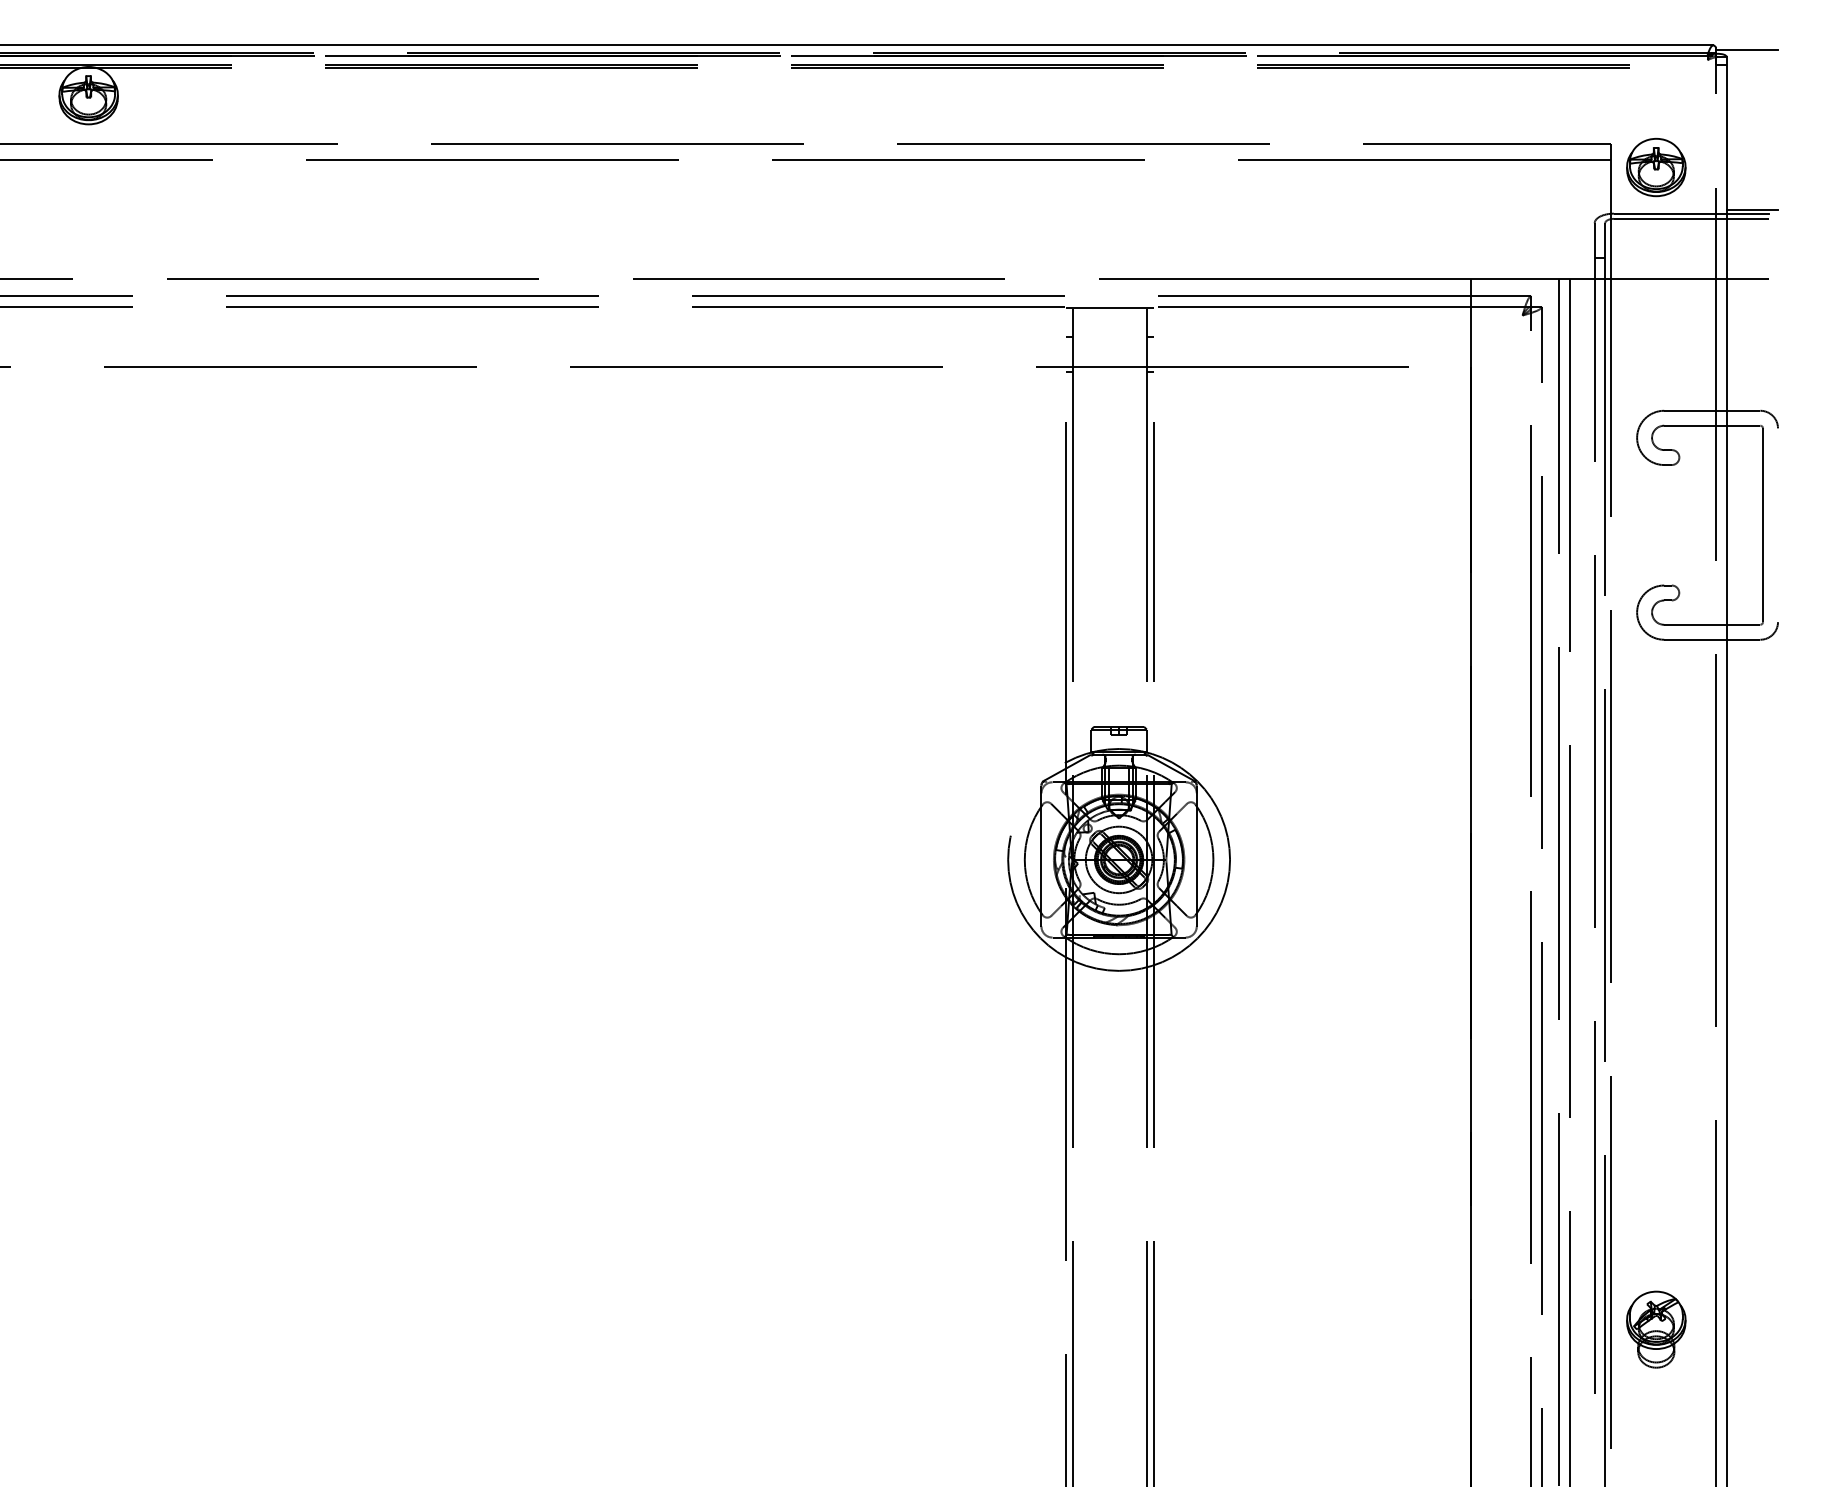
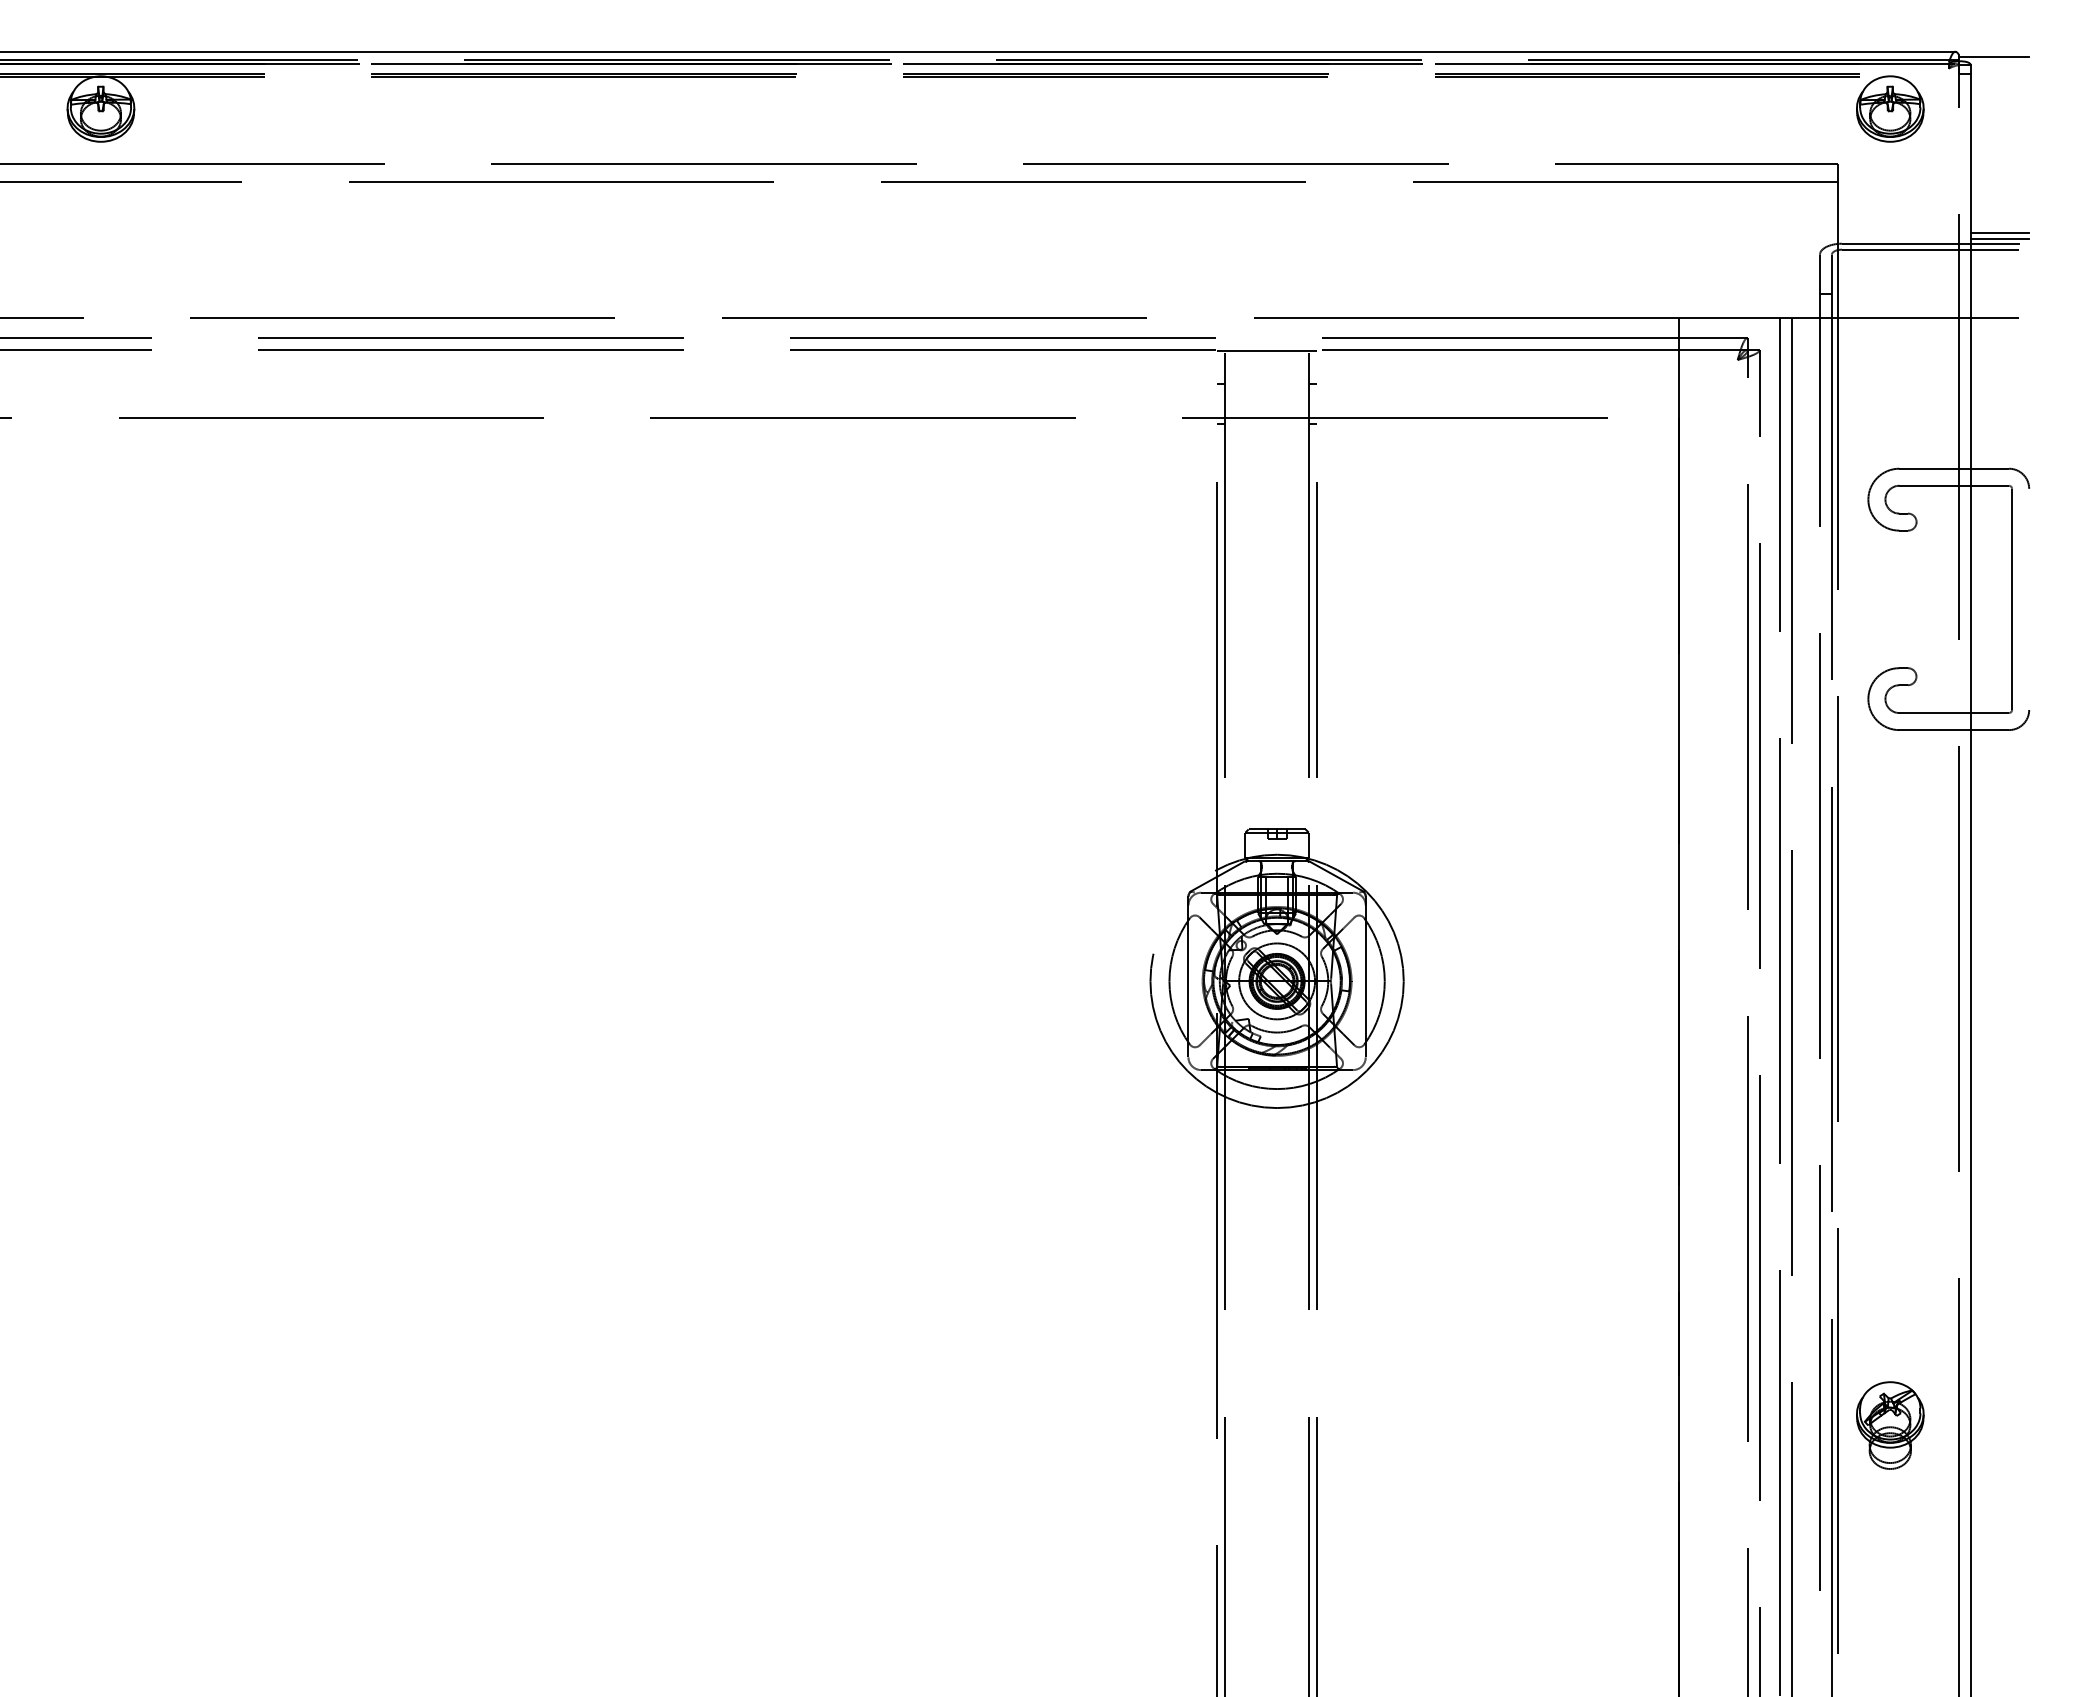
part: (1656, 167) -> (1890, 108), moved
line: (1751, 204) -> (1999, 233), added
part: (1656, 1329) -> (1890, 1425), moved

